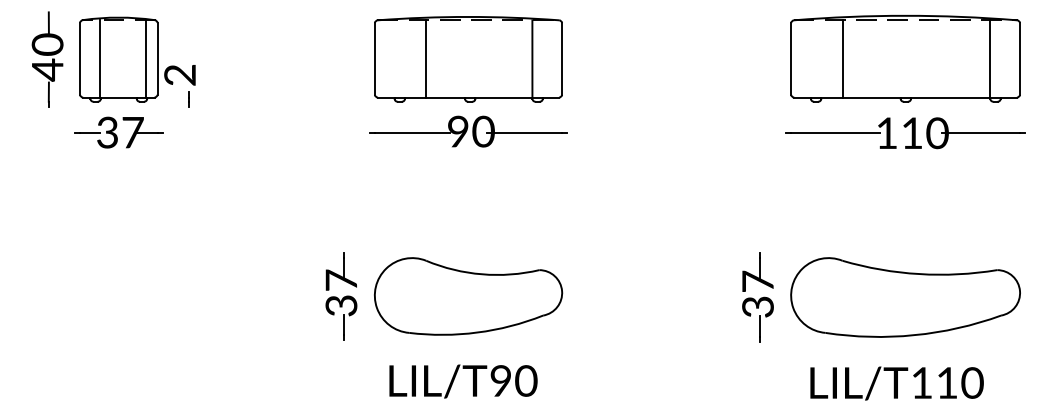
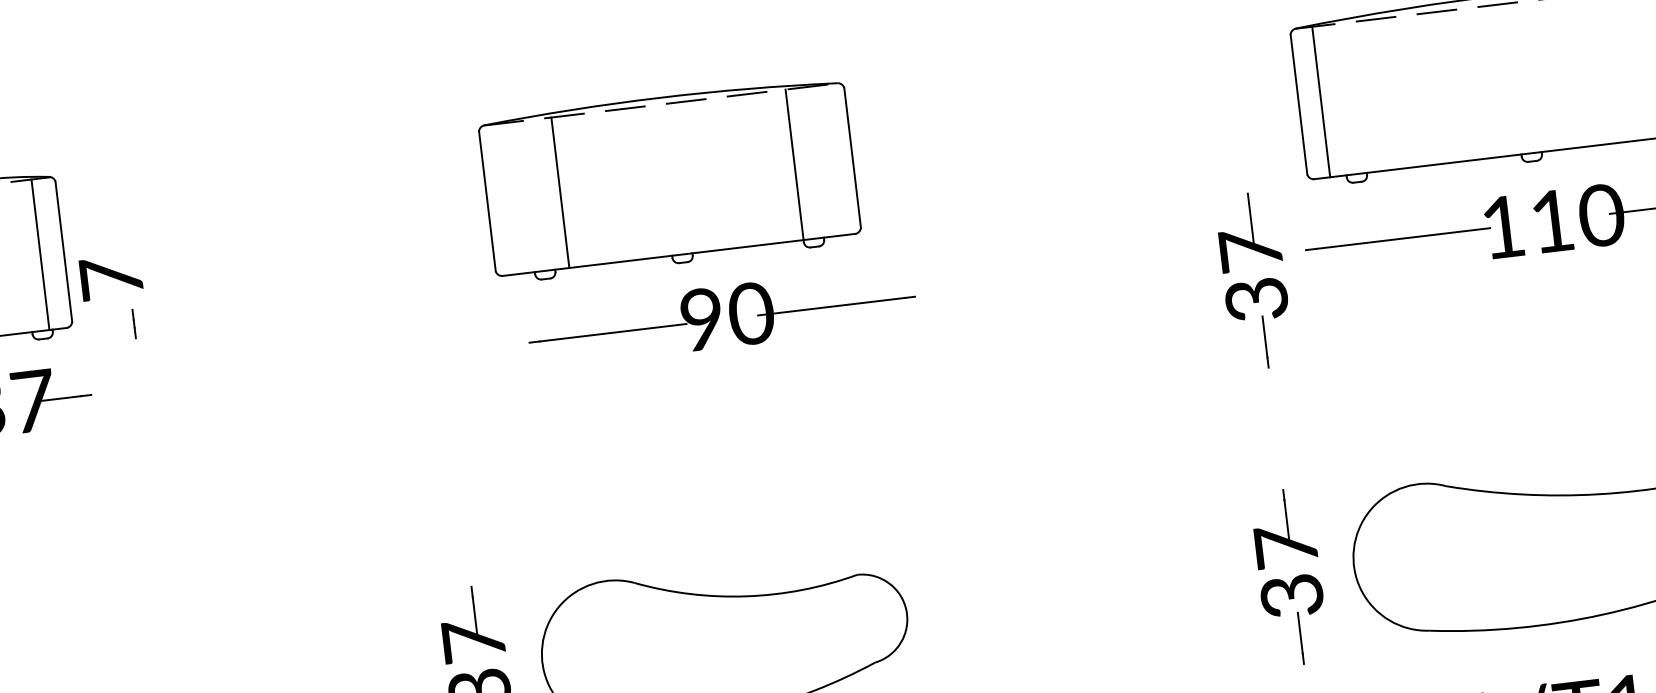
line: (426, 58) -> (560, 191), moved
line: (842, 58) -> (1321, 101), moved
text: (179, 74) -> (110, 277), 2 -> 7
part: (468, 131) -> (721, 316), moved
part: (757, 145) -> (1253, 281), added

